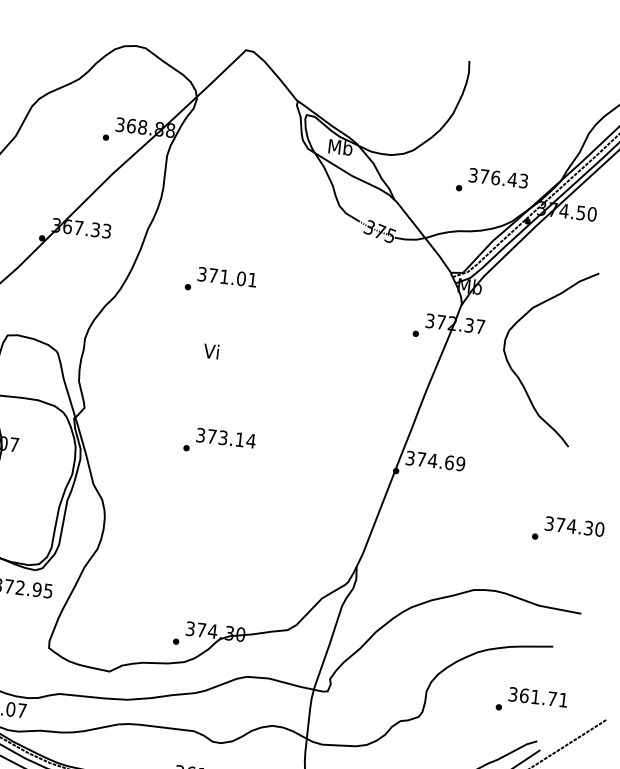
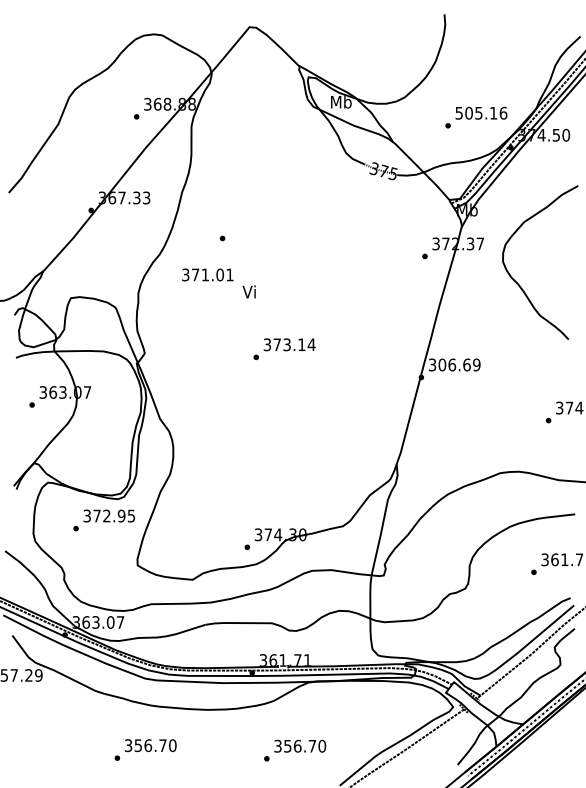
text: (498, 177) -> (481, 112), 376.43 -> 505.16
text: (227, 276) -> (207, 274), moved
text: (219, 442) -> (284, 349), moved
text: (427, 459) -> (447, 364), 374.69 -> 306.69

